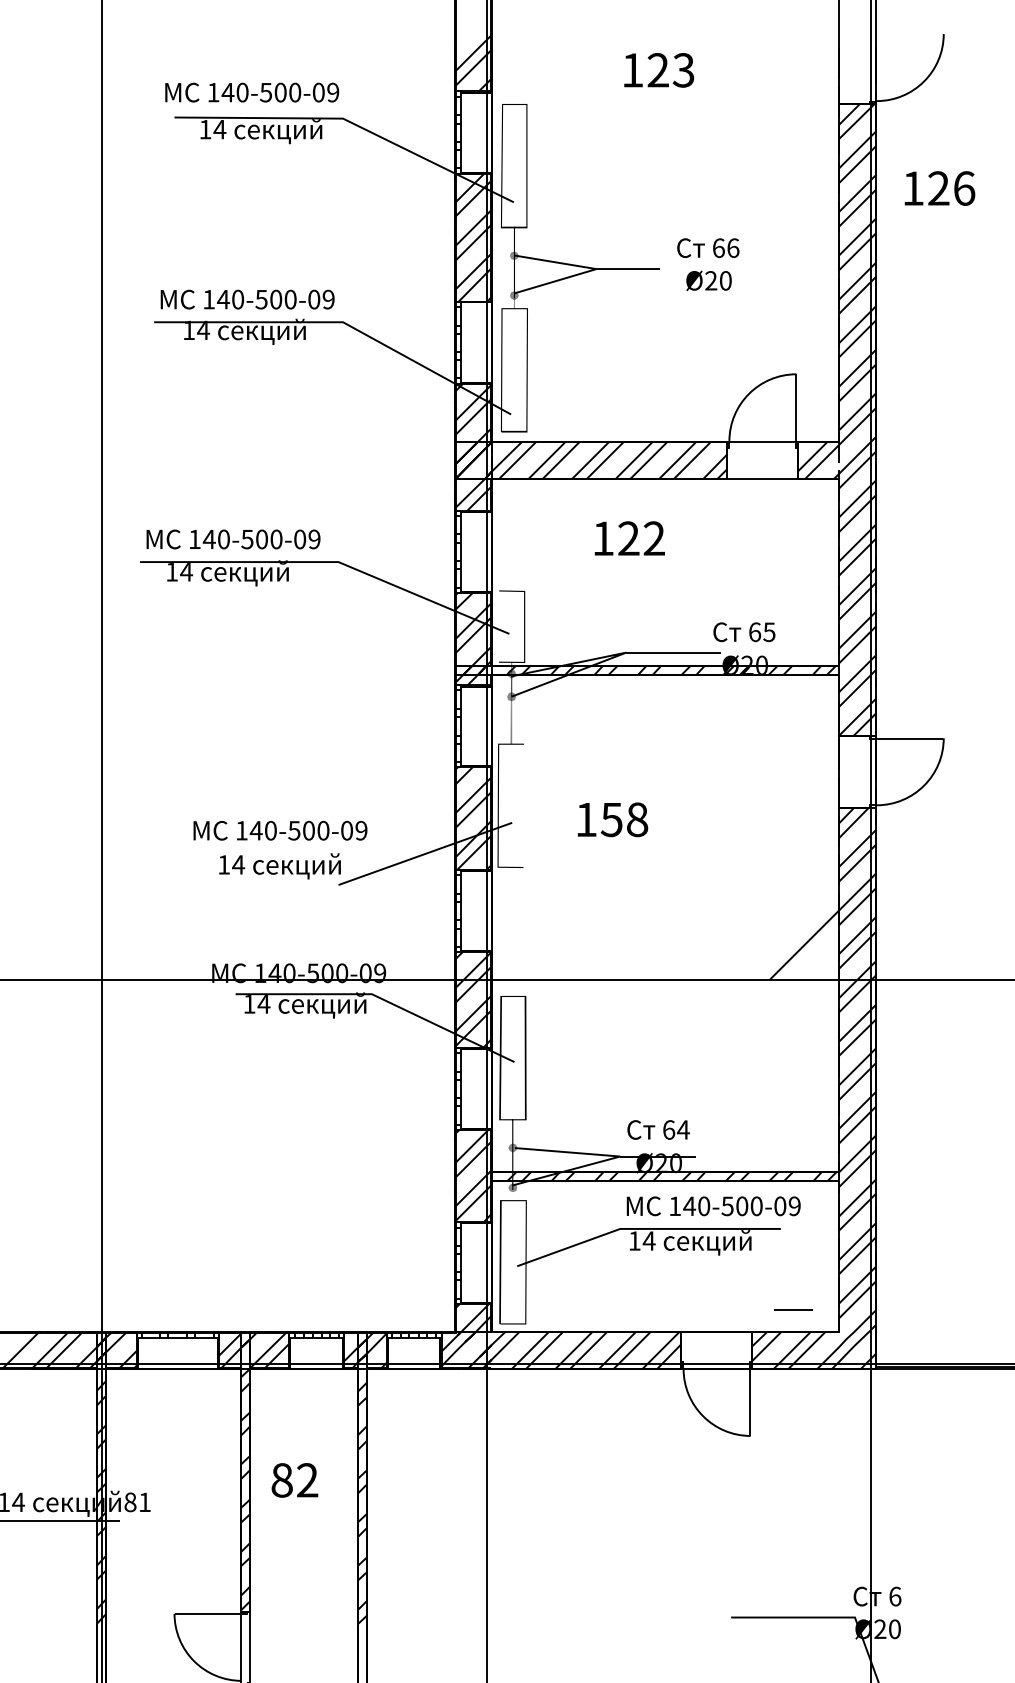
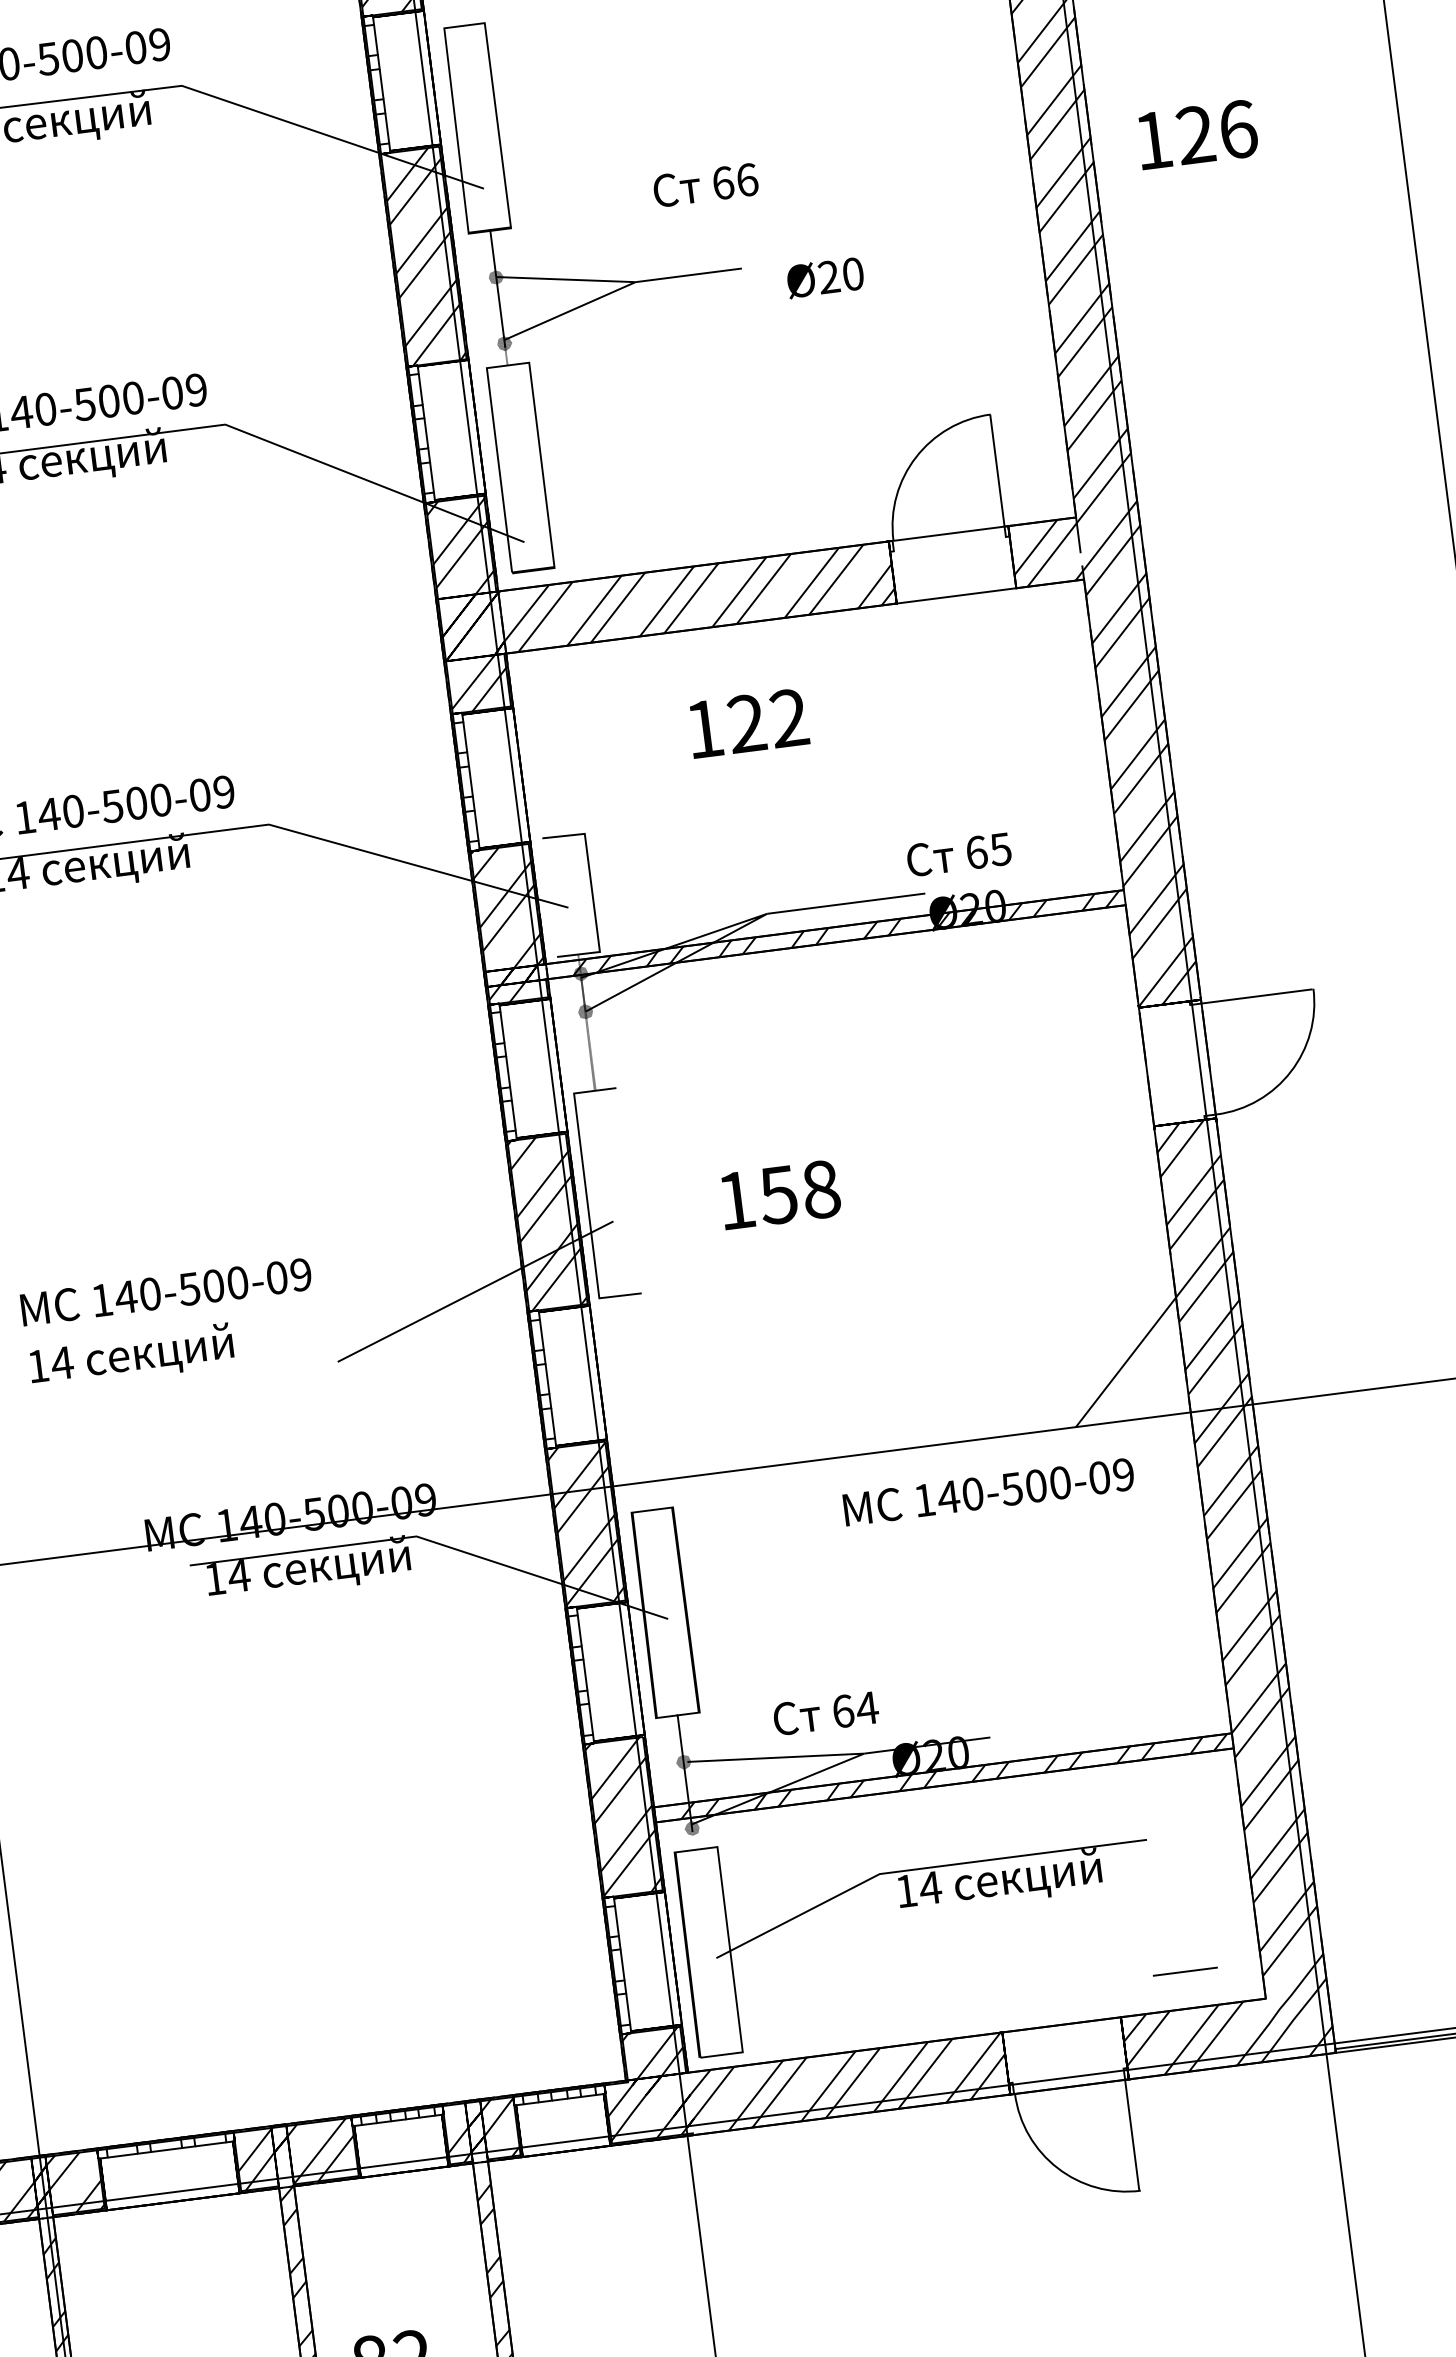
text: (939, 188) -> (1196, 134), moved
text: (708, 247) -> (705, 184), moved
text: (280, 830) -> (166, 1291), moved
text: (279, 866) -> (130, 1357), moved
text: (658, 1129) -> (825, 1712), moved
text: (713, 1206) -> (988, 1492), moved

